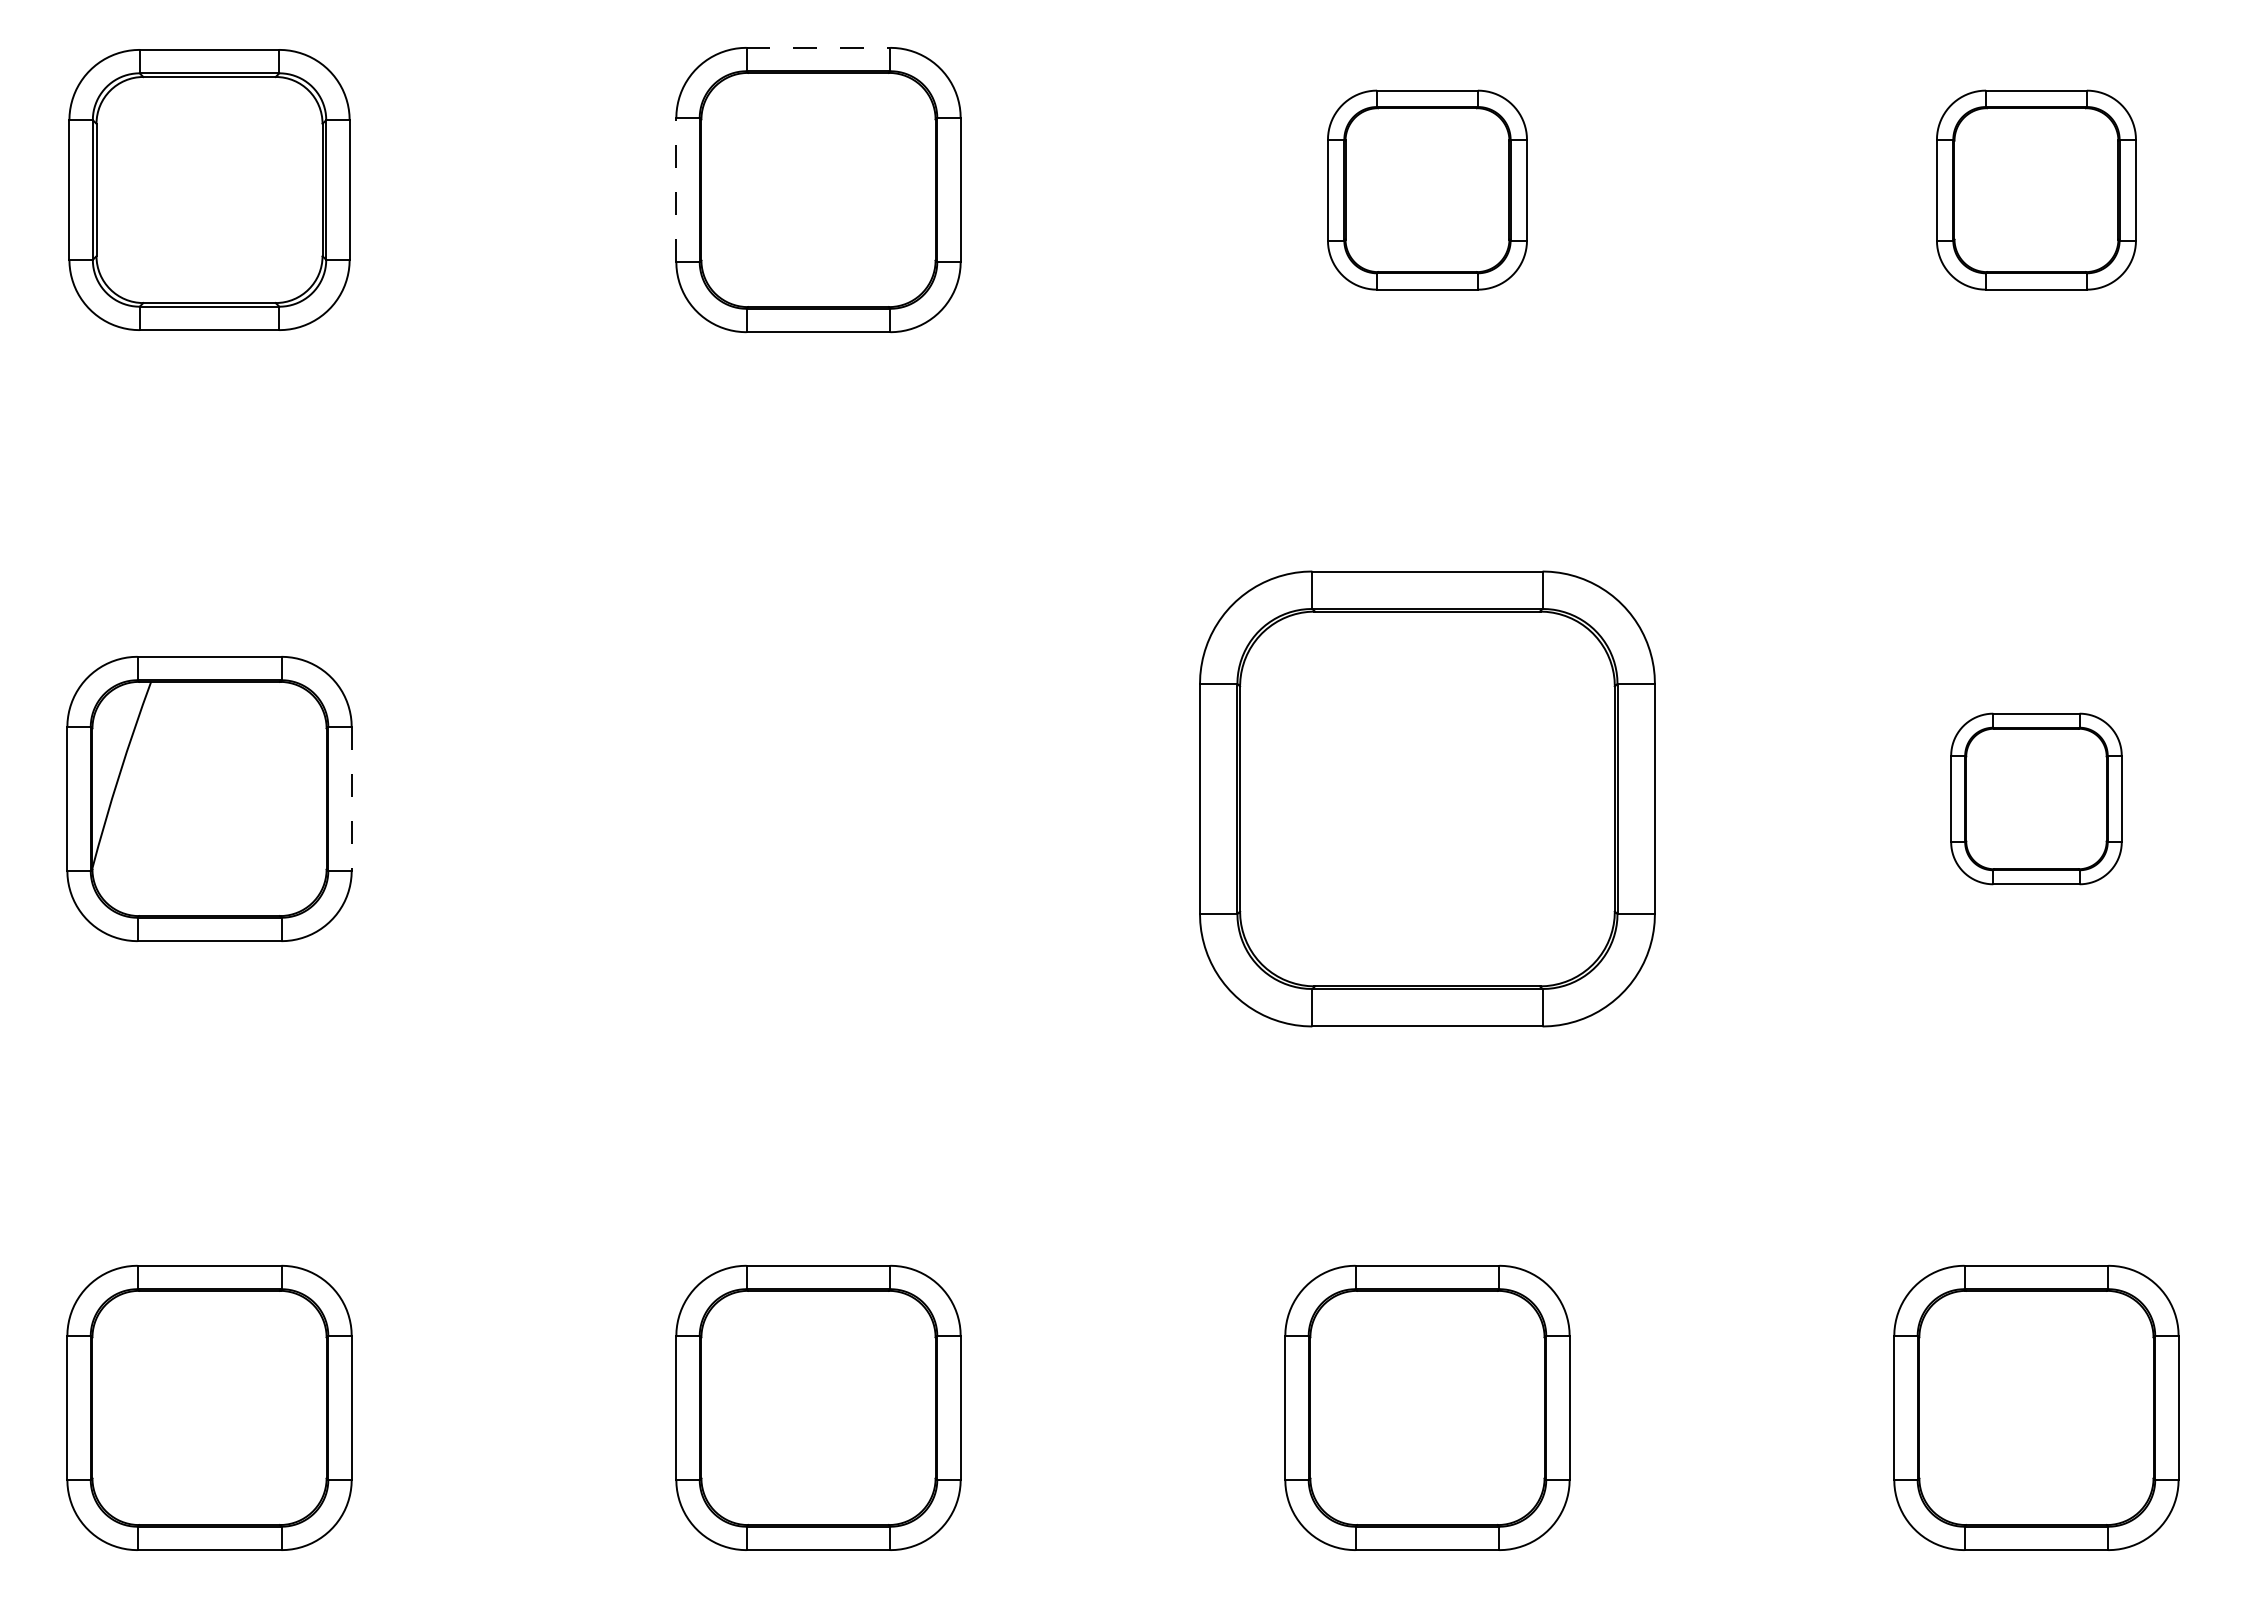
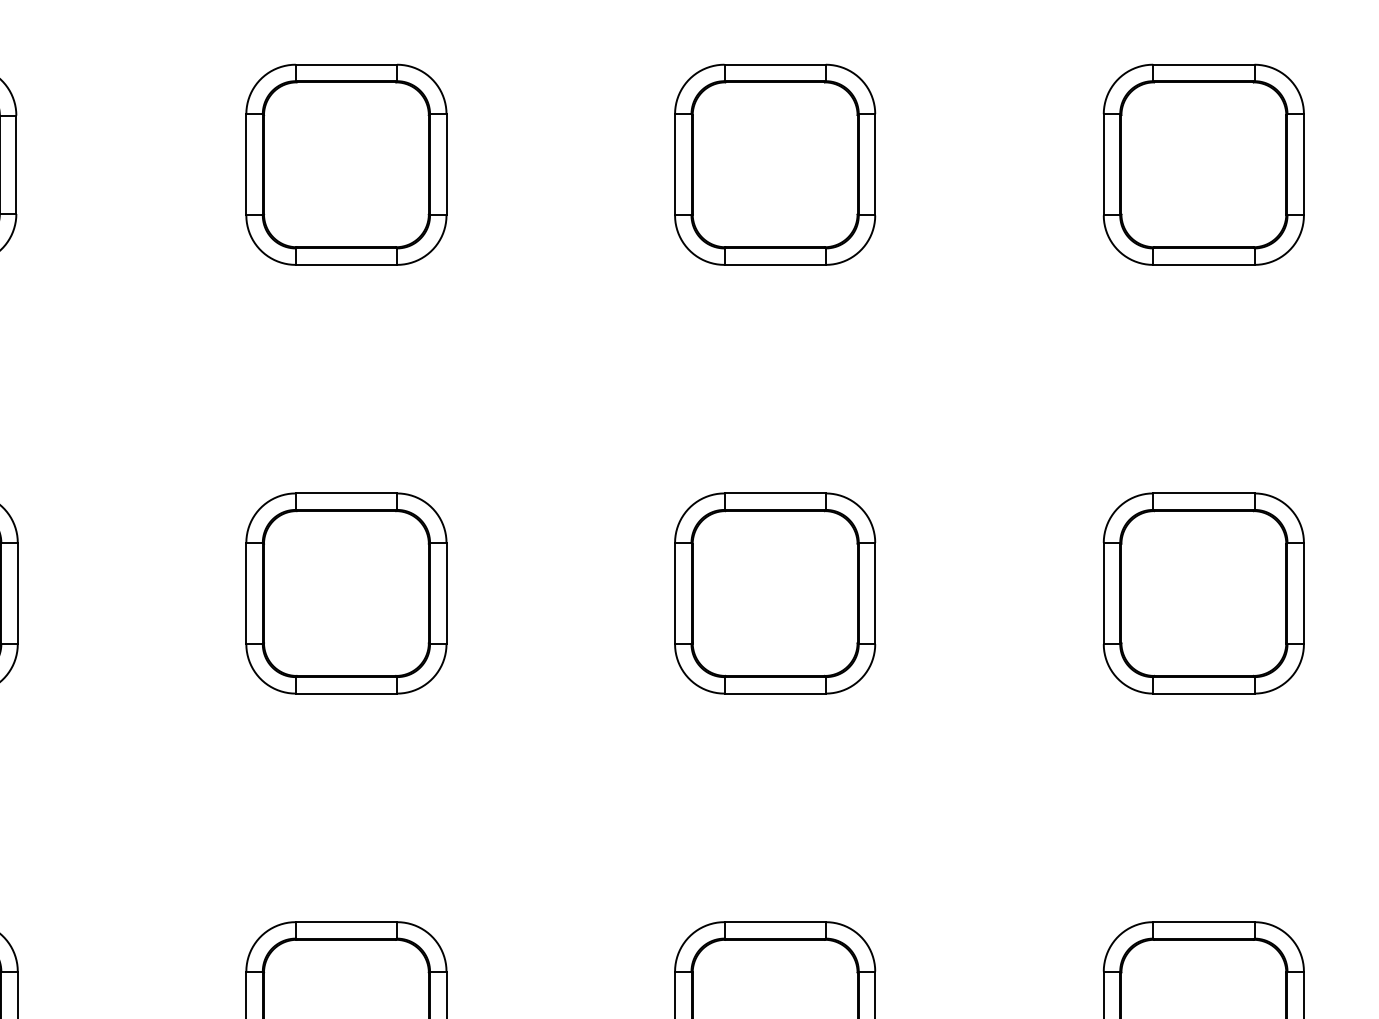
line: (818, 47) -> (346, 64), dashed -> solid
line: (676, 190) -> (246, 165), dashed -> solid
part: (1427, 190) -> (775, 165), size x1.43
part: (2036, 190) -> (1203, 165), size x1.43
line: (351, 798) -> (17, 593), dashed -> solid
part: (818, 798) -> (346, 593), added
part: (1427, 798) -> (775, 593), size x0.62
part: (2036, 798) -> (1203, 593), size x1.67

